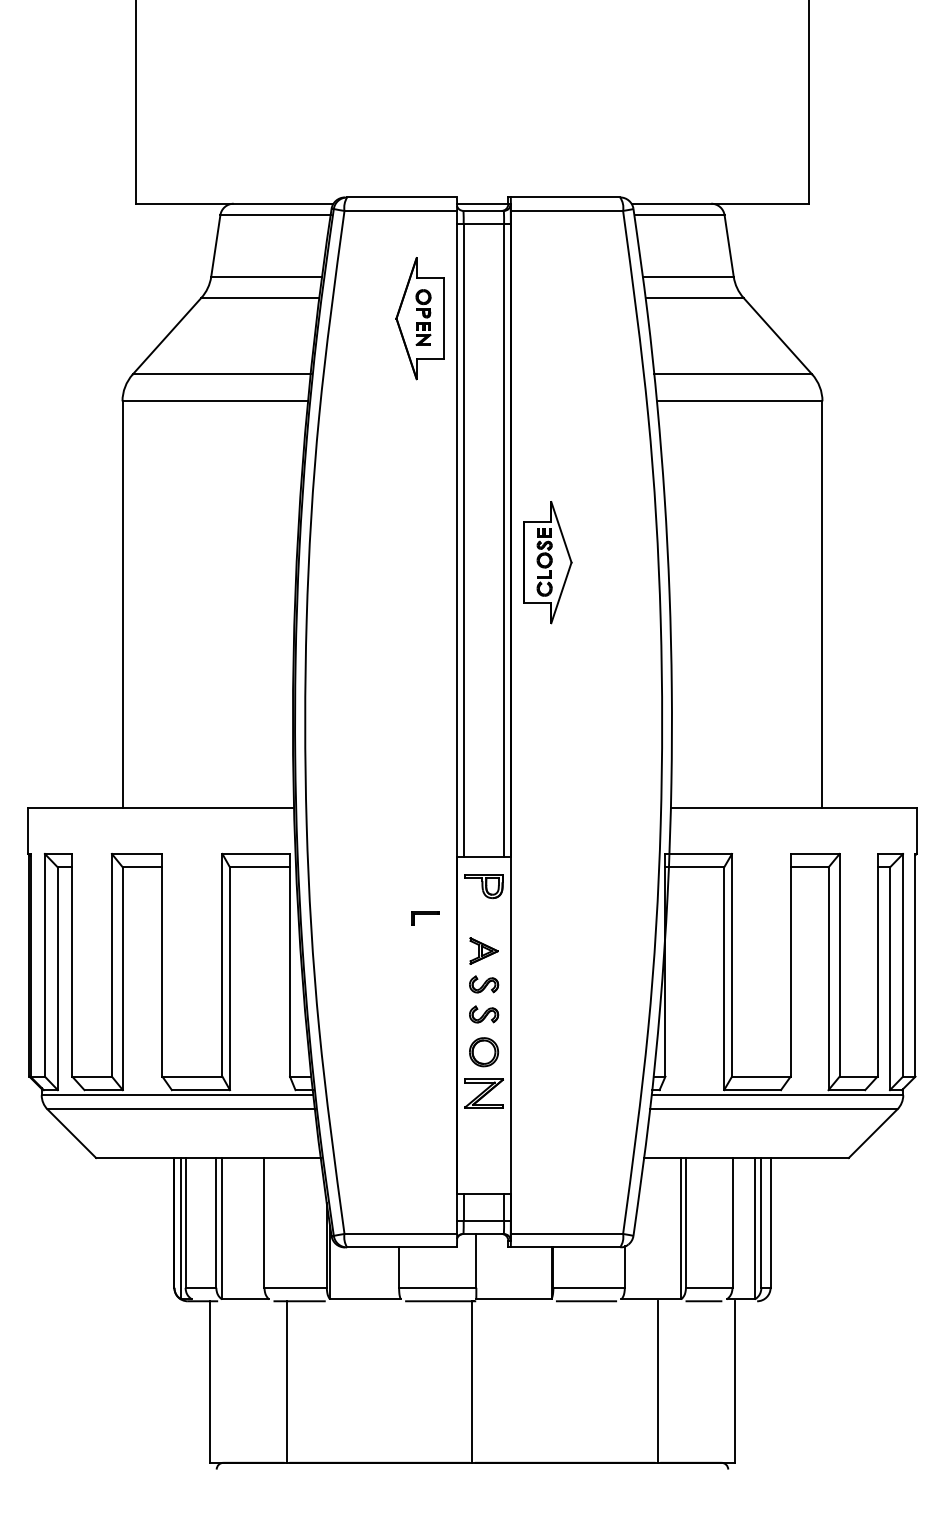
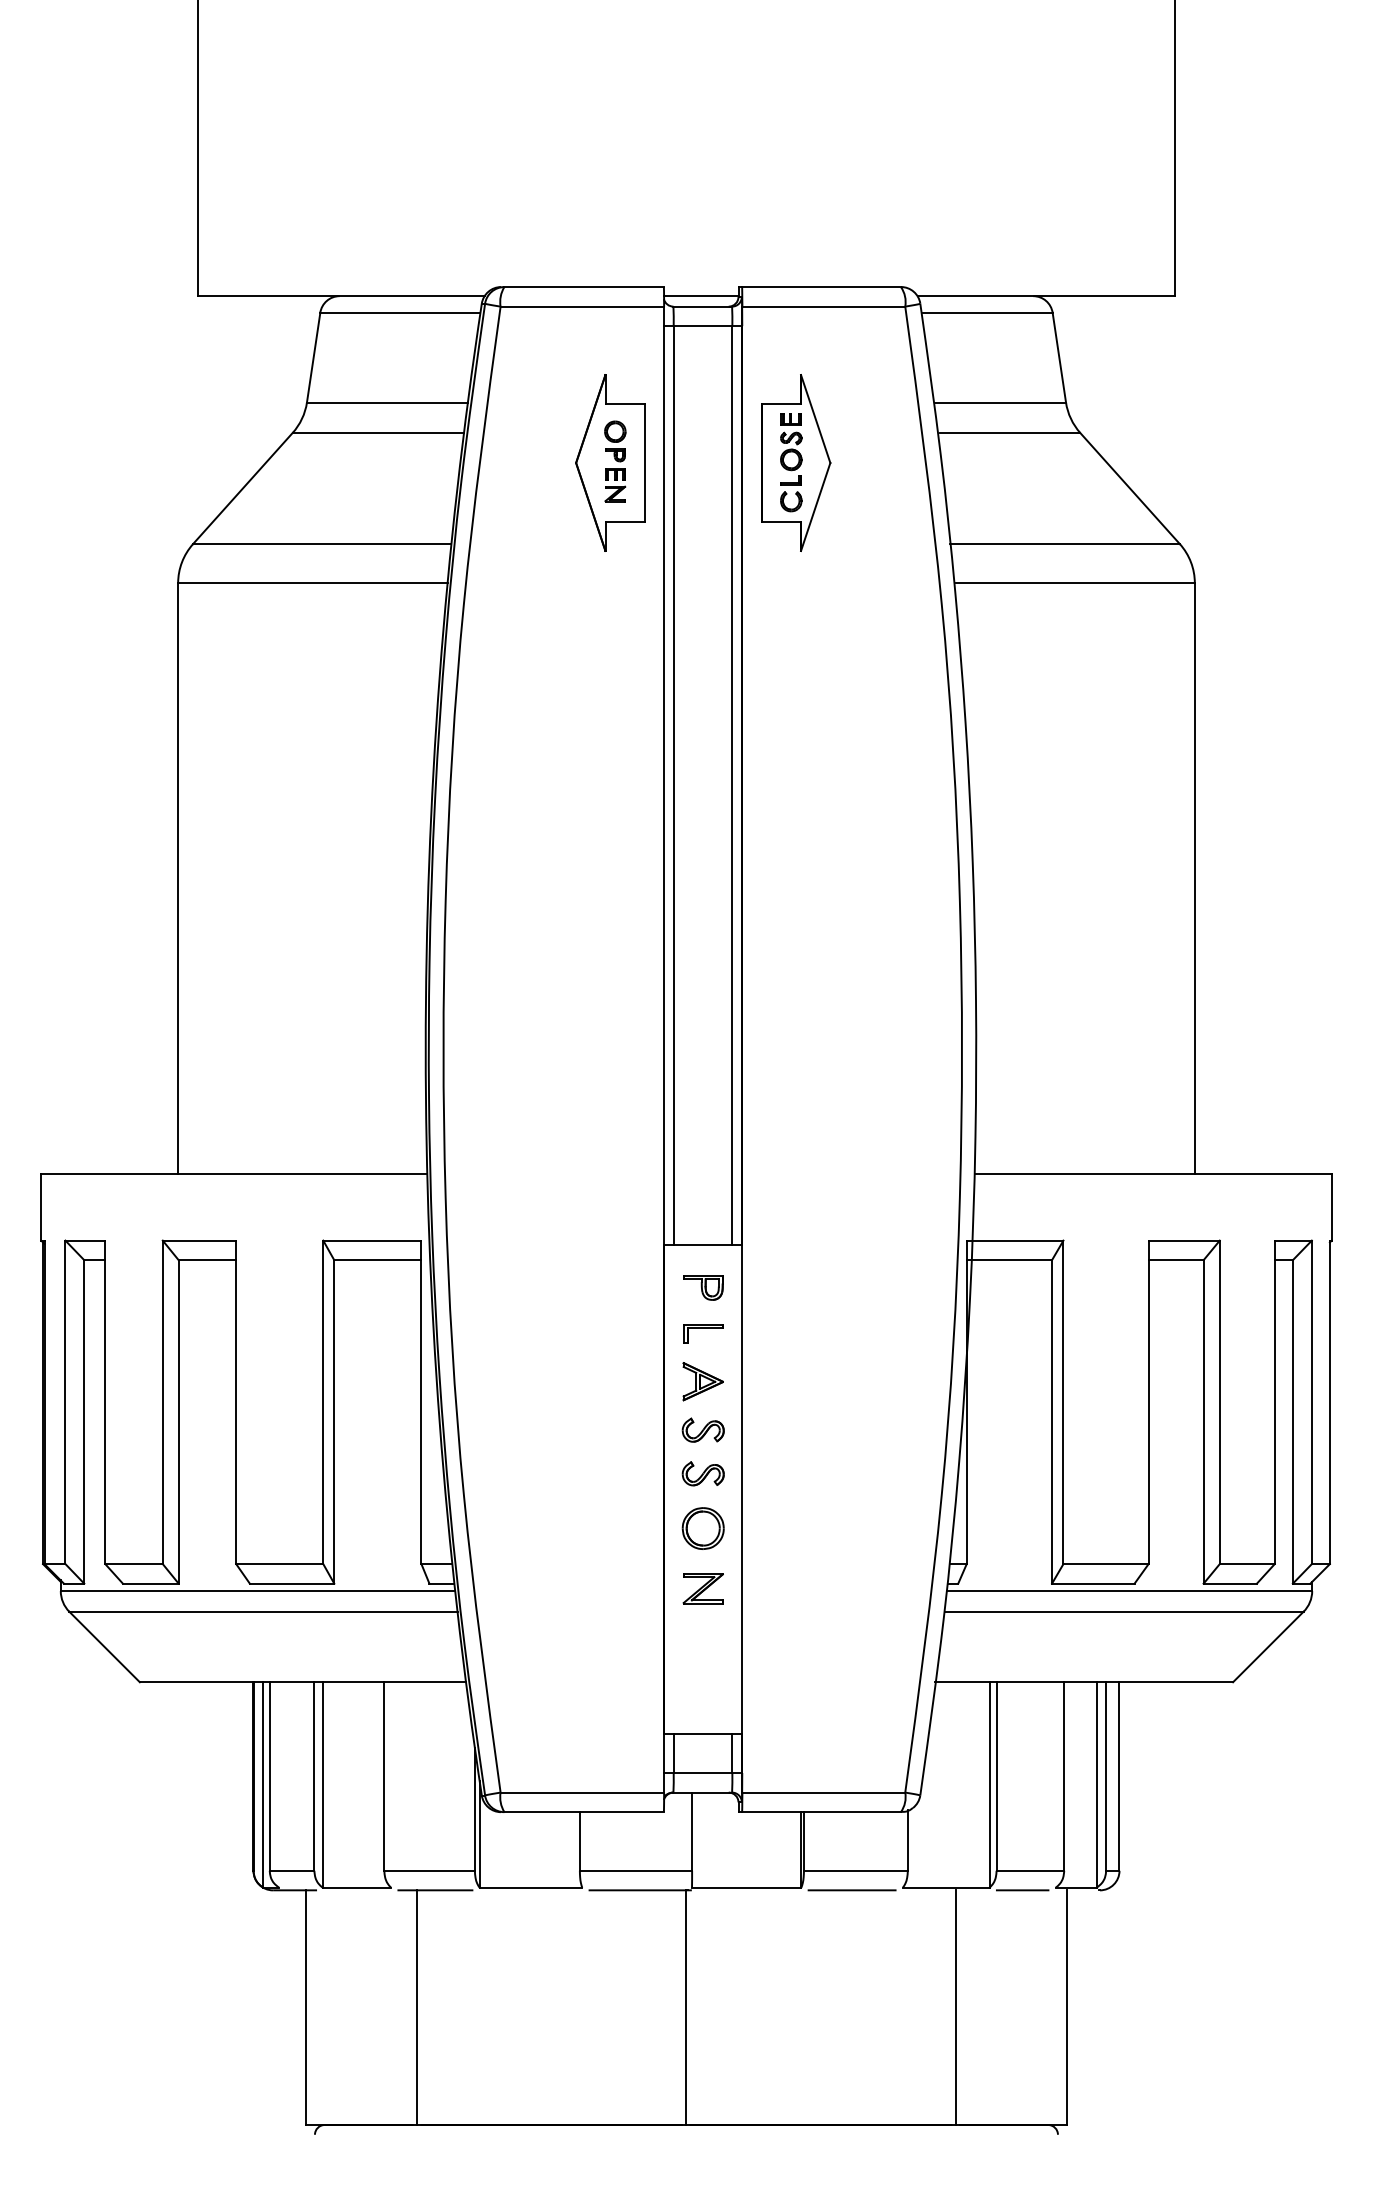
part: (547, 562) -> (795, 462), moved
part: (484, 886) -> (703, 1287), size x0.71
part: (425, 918) -> (703, 1334), moved
part: (483, 1093) -> (702, 1588), size x0.71

